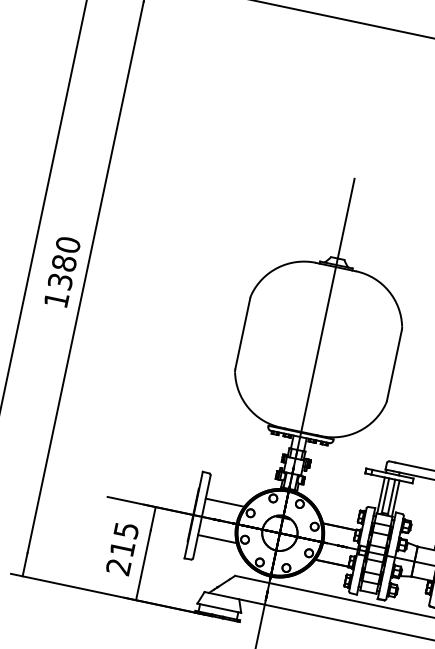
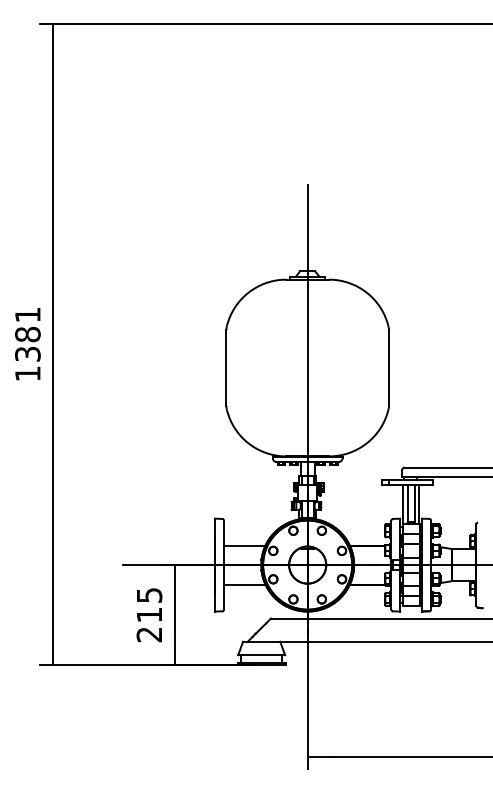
text: (67, 244) -> (27, 314), 1380 -> 1381

